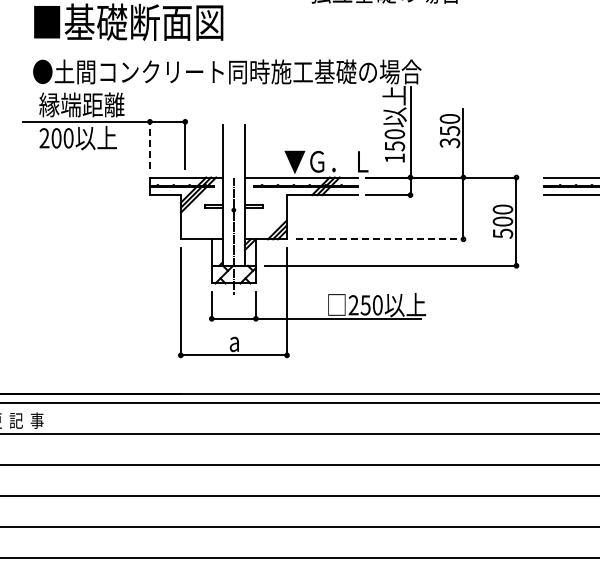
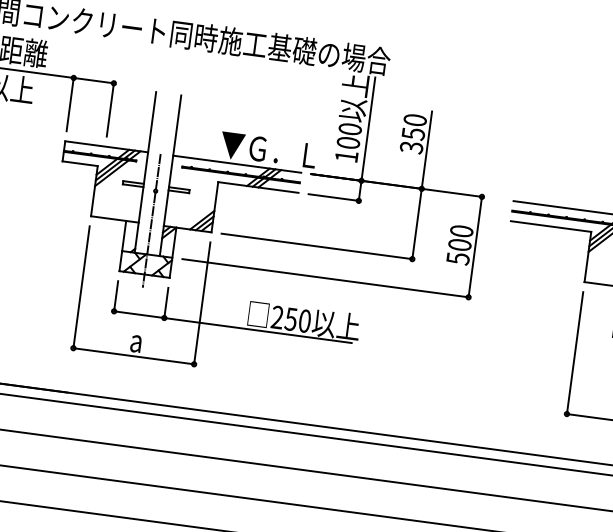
line: (149, 145) -> (69, 104), dashed -> solid
text: (394, 146) -> (348, 143), 150 -> 100
line: (379, 239) -> (316, 246), dashed -> solid

